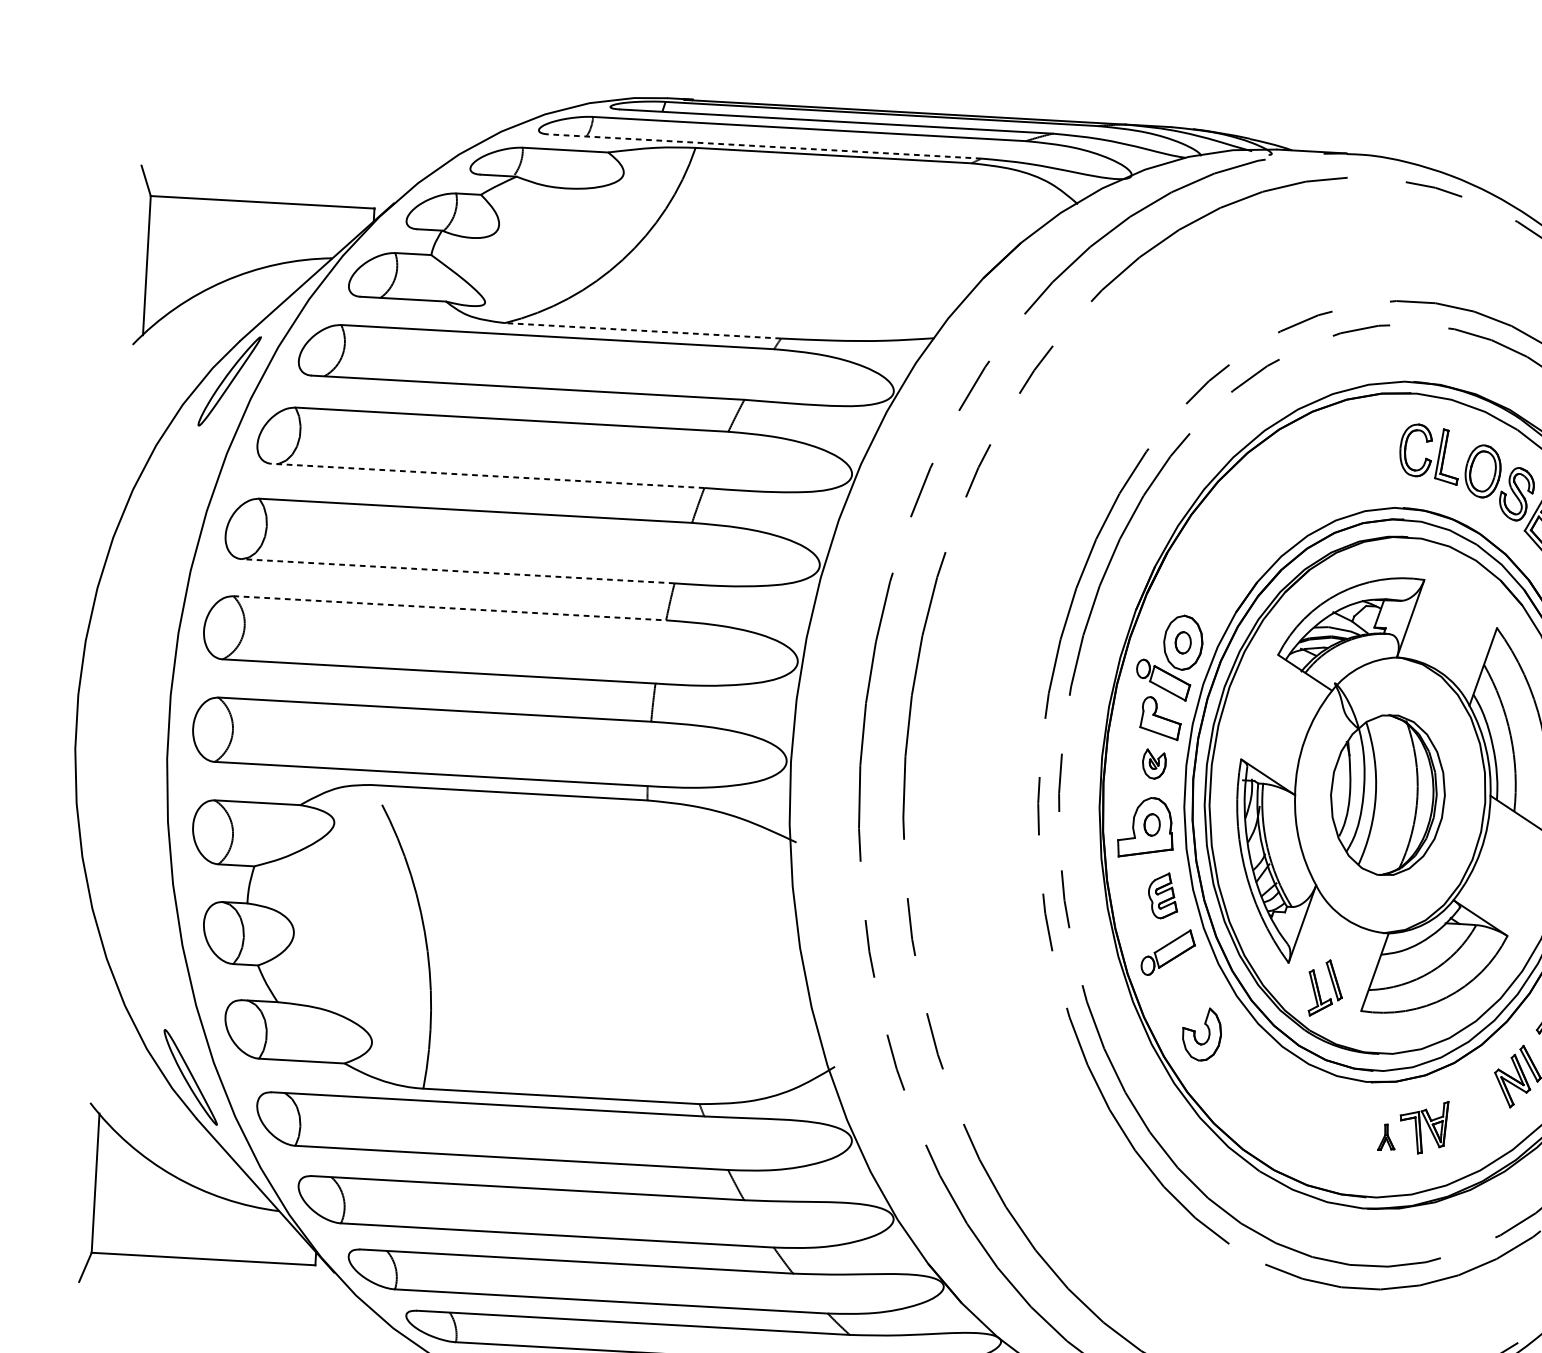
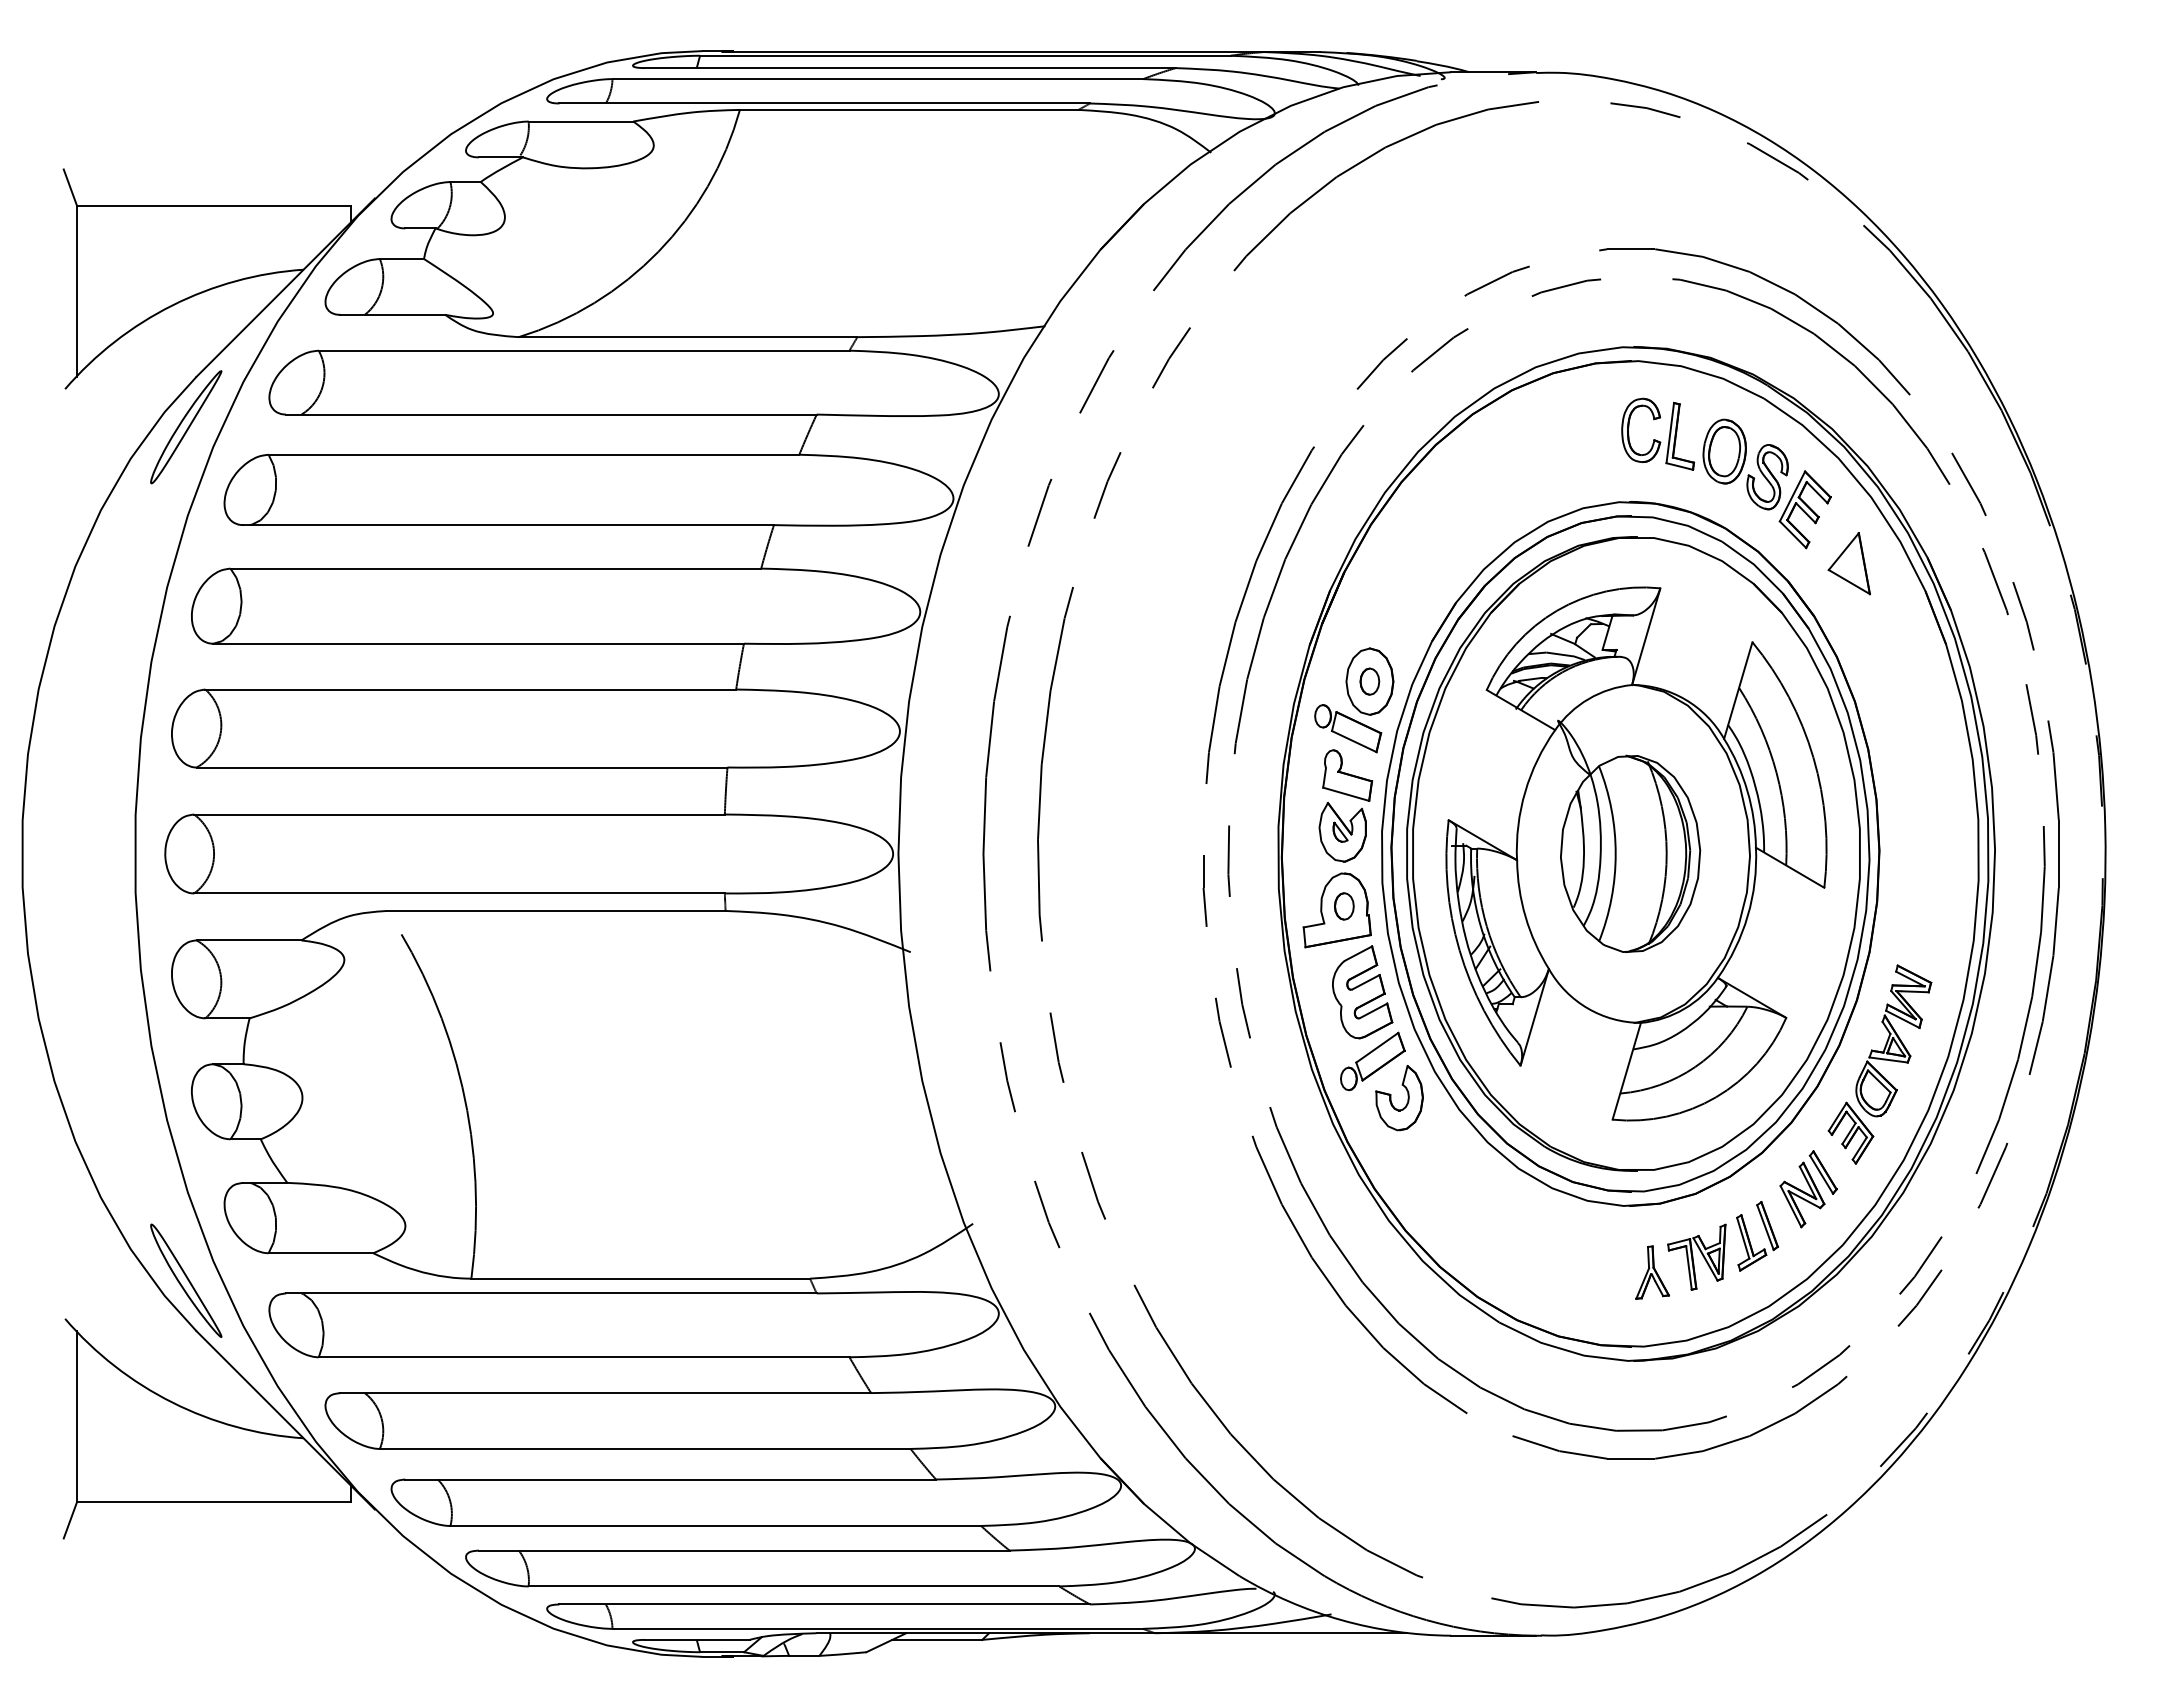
line: (764, 146) -> (824, 103), dashed -> solid
line: (642, 331) -> (687, 337), dashed -> solid
line: (487, 476) -> (508, 525), dashed -> solid
line: (458, 571) -> (478, 643), dashed -> solid
line: (450, 608) -> (471, 689), dashed -> solid
part: (1154, 763) -> (1342, 831), size x1.67
part: (1163, 895) -> (1362, 992), size x1.67
part: (1319, 988) -> (1749, 1237), moved
part: (1195, 1034) -> (1391, 1098), moved
part: (1386, 1137) -> (1652, 1272), size x1.67

